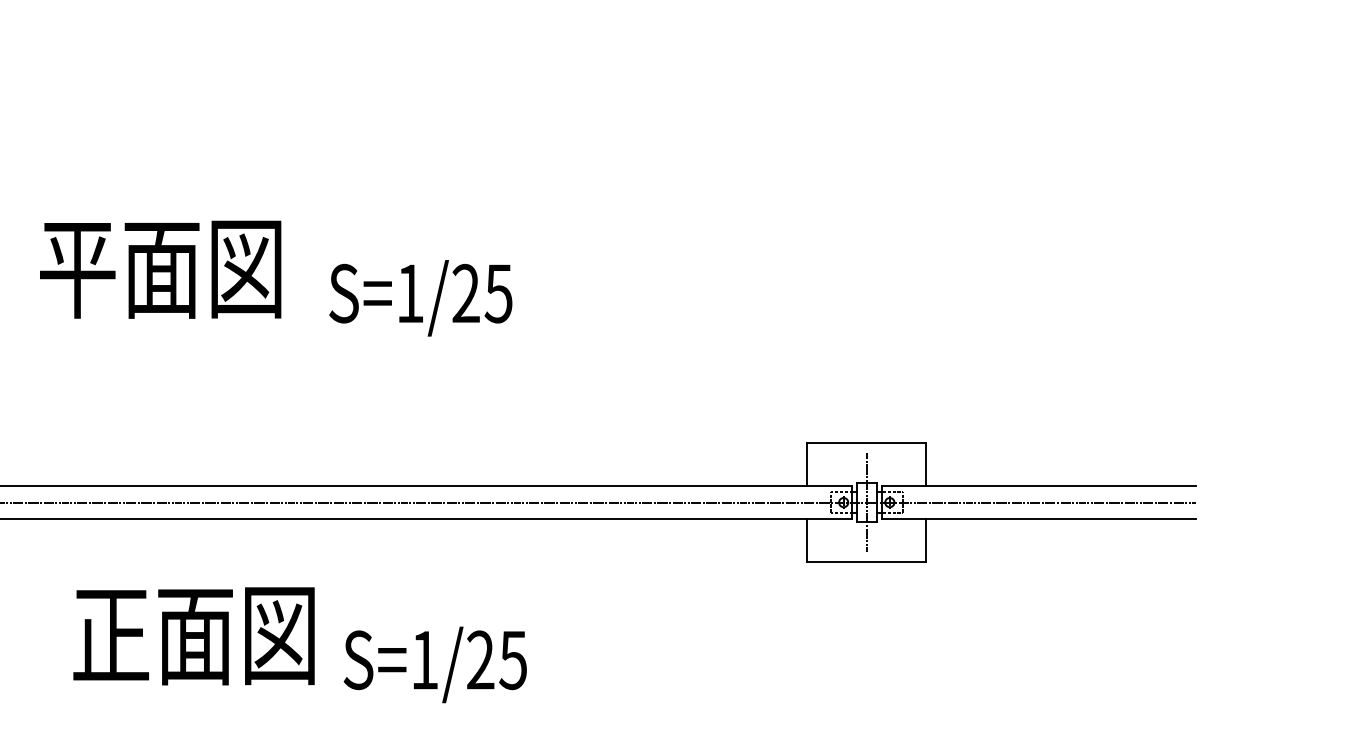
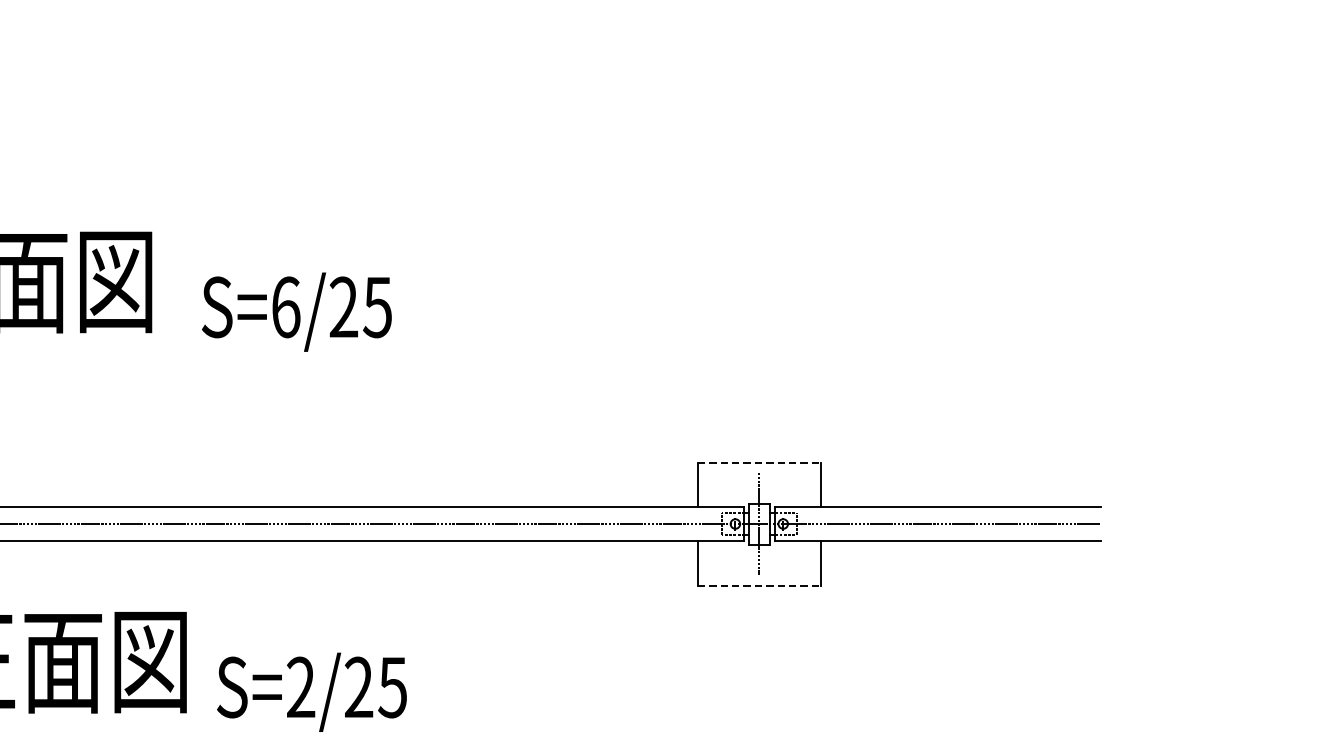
text: (410, 293) -> (286, 307), S=1/25 -> S=6/25
line: (867, 443) -> (760, 462), solid -> dashed
line: (867, 561) -> (760, 585), solid -> dashed
text: (424, 659) -> (300, 686), S=1/25 -> S=2/25

